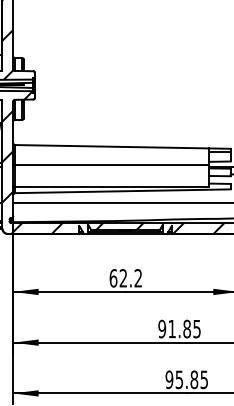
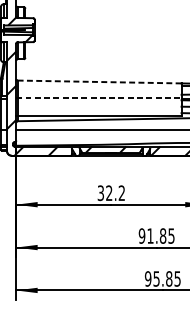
line: (112, 146) -> (100, 81), solid -> dashed
line: (111, 165) -> (99, 97), solid -> dashed
text: (113, 278) -> (100, 193), 62.2 -> 32.2

